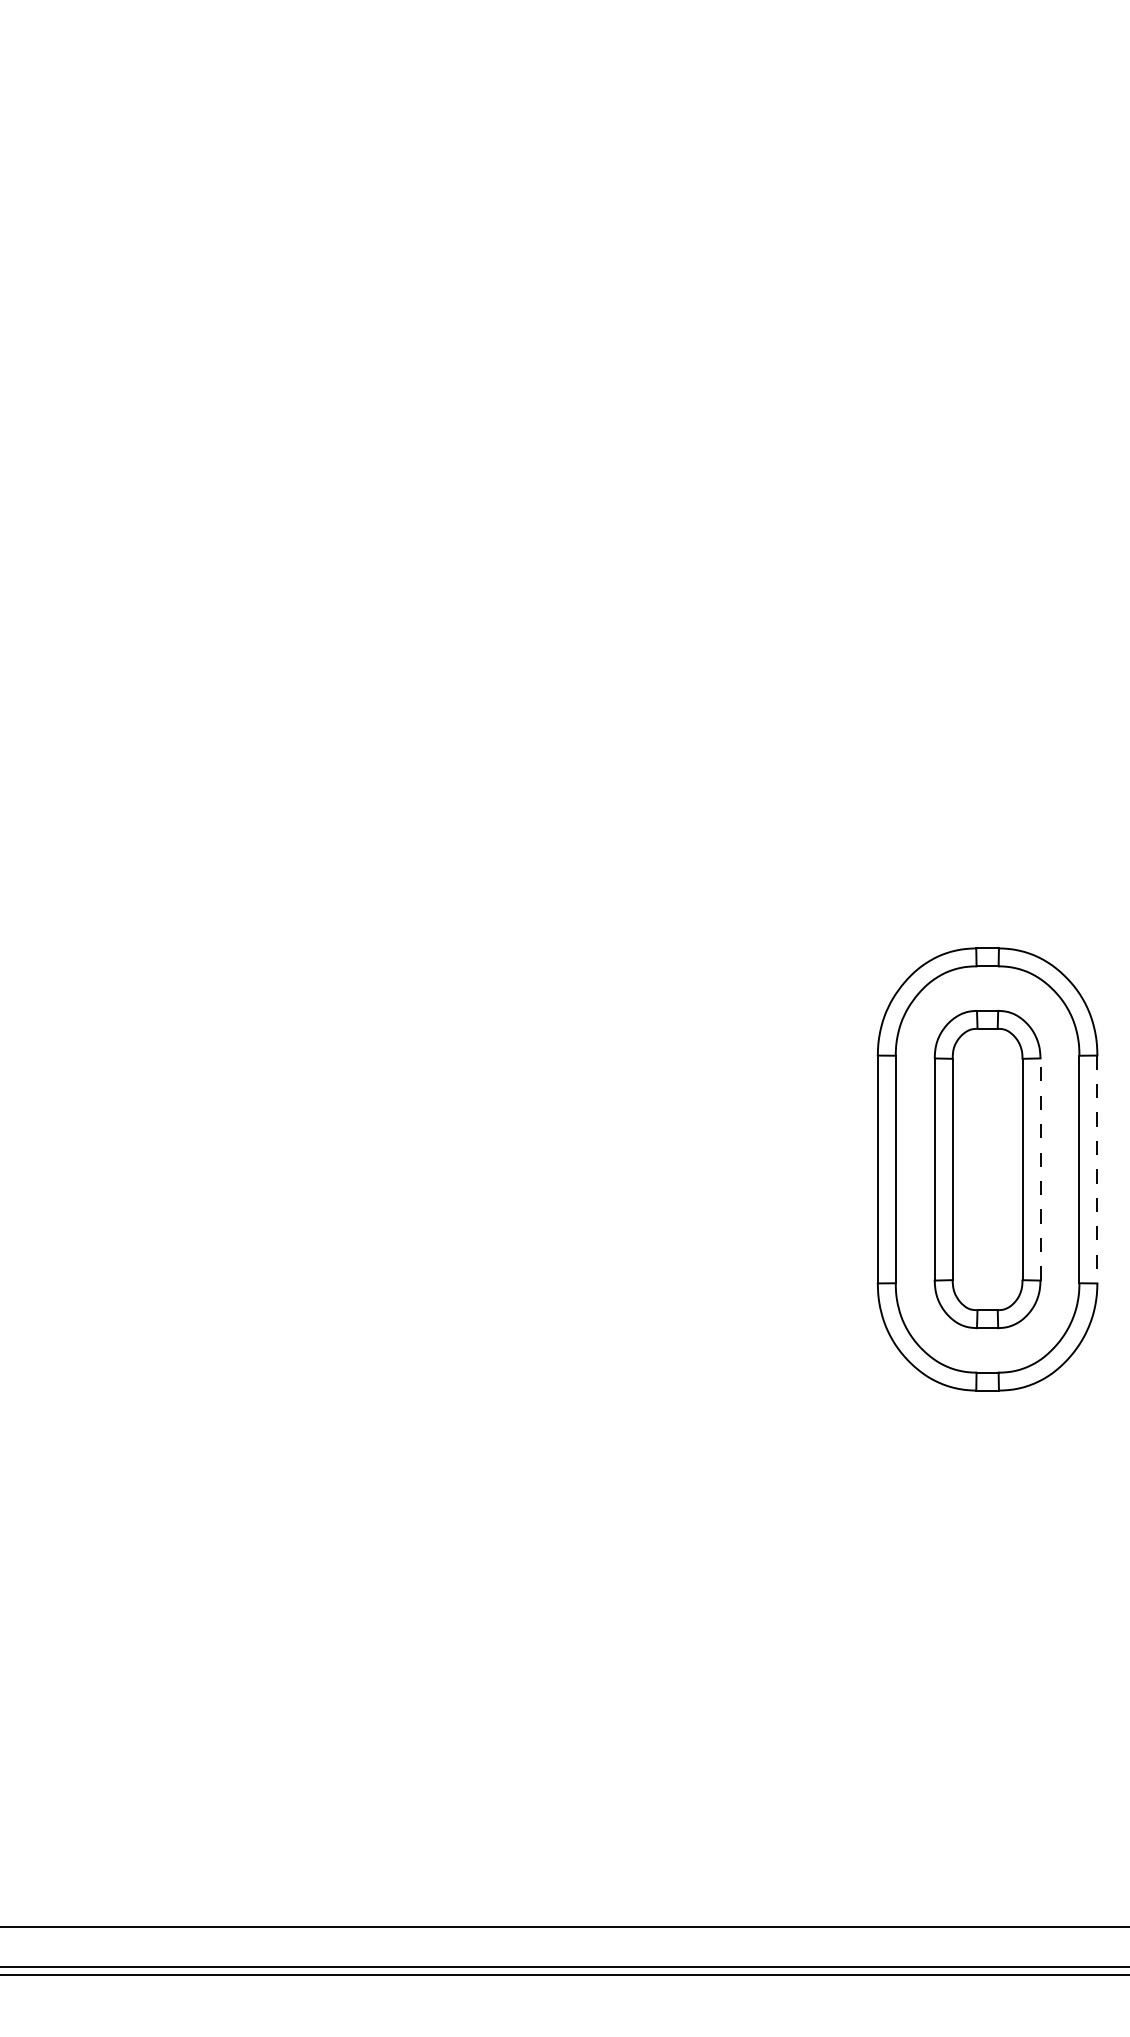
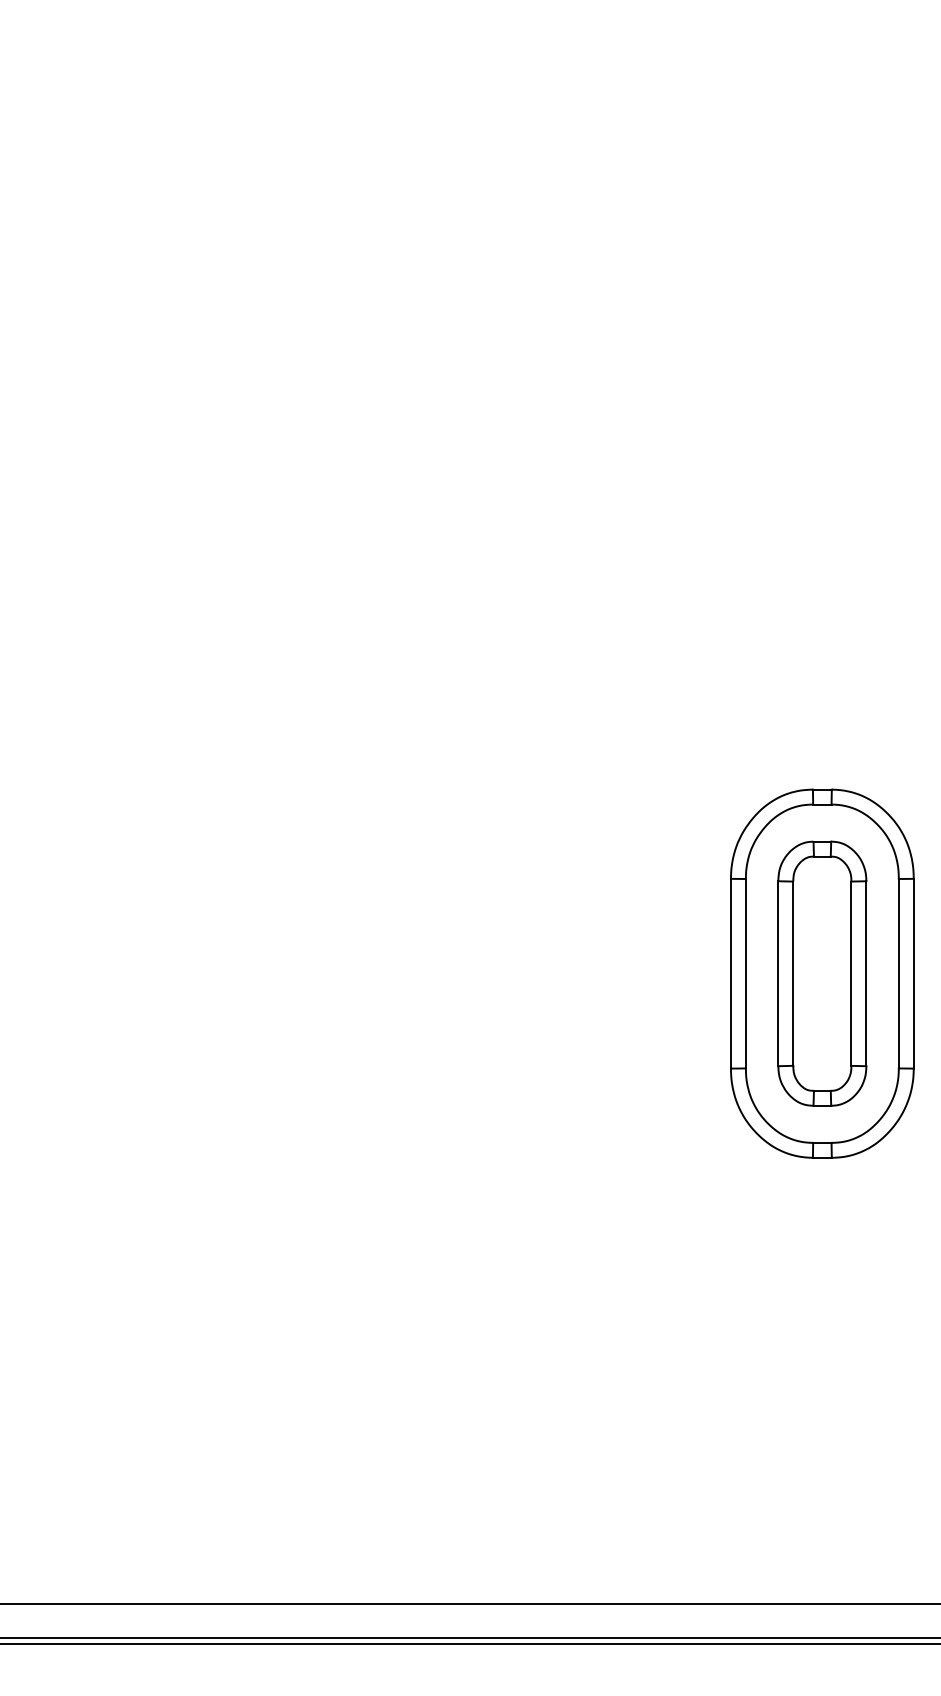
line: (1040, 1169) -> (866, 973), dashed -> solid
line: (1097, 1169) -> (913, 973), dashed -> solid

